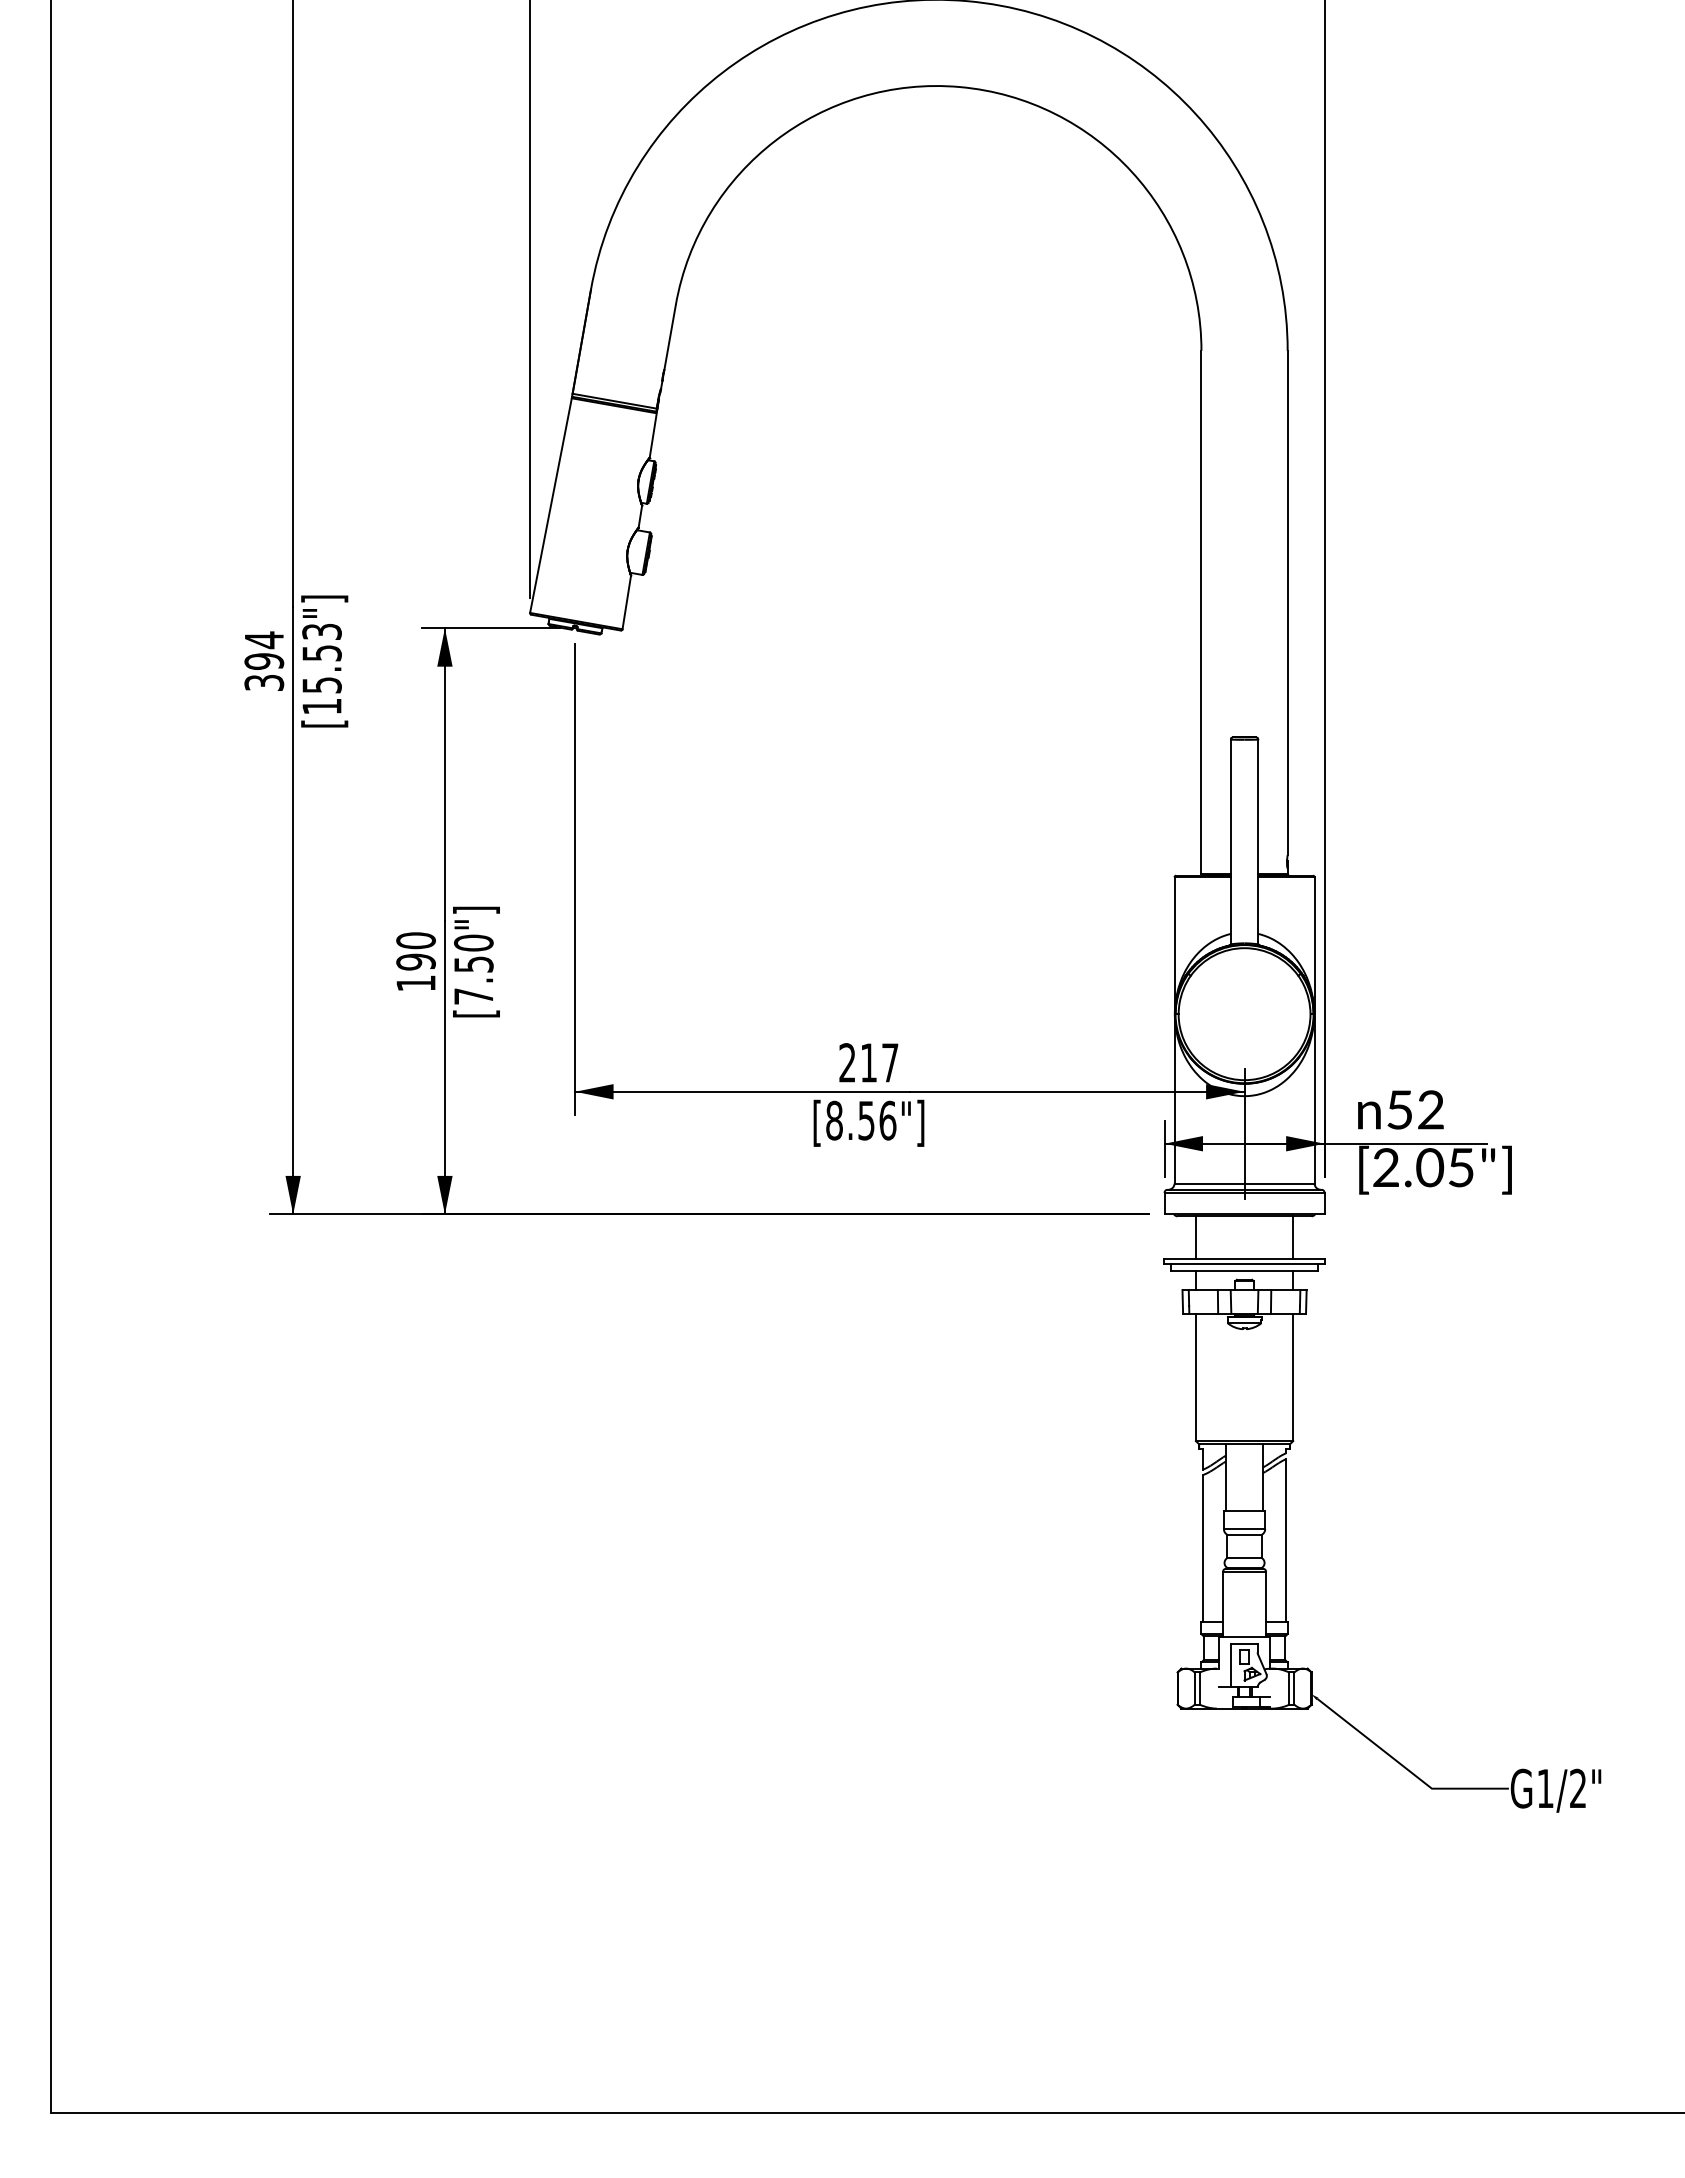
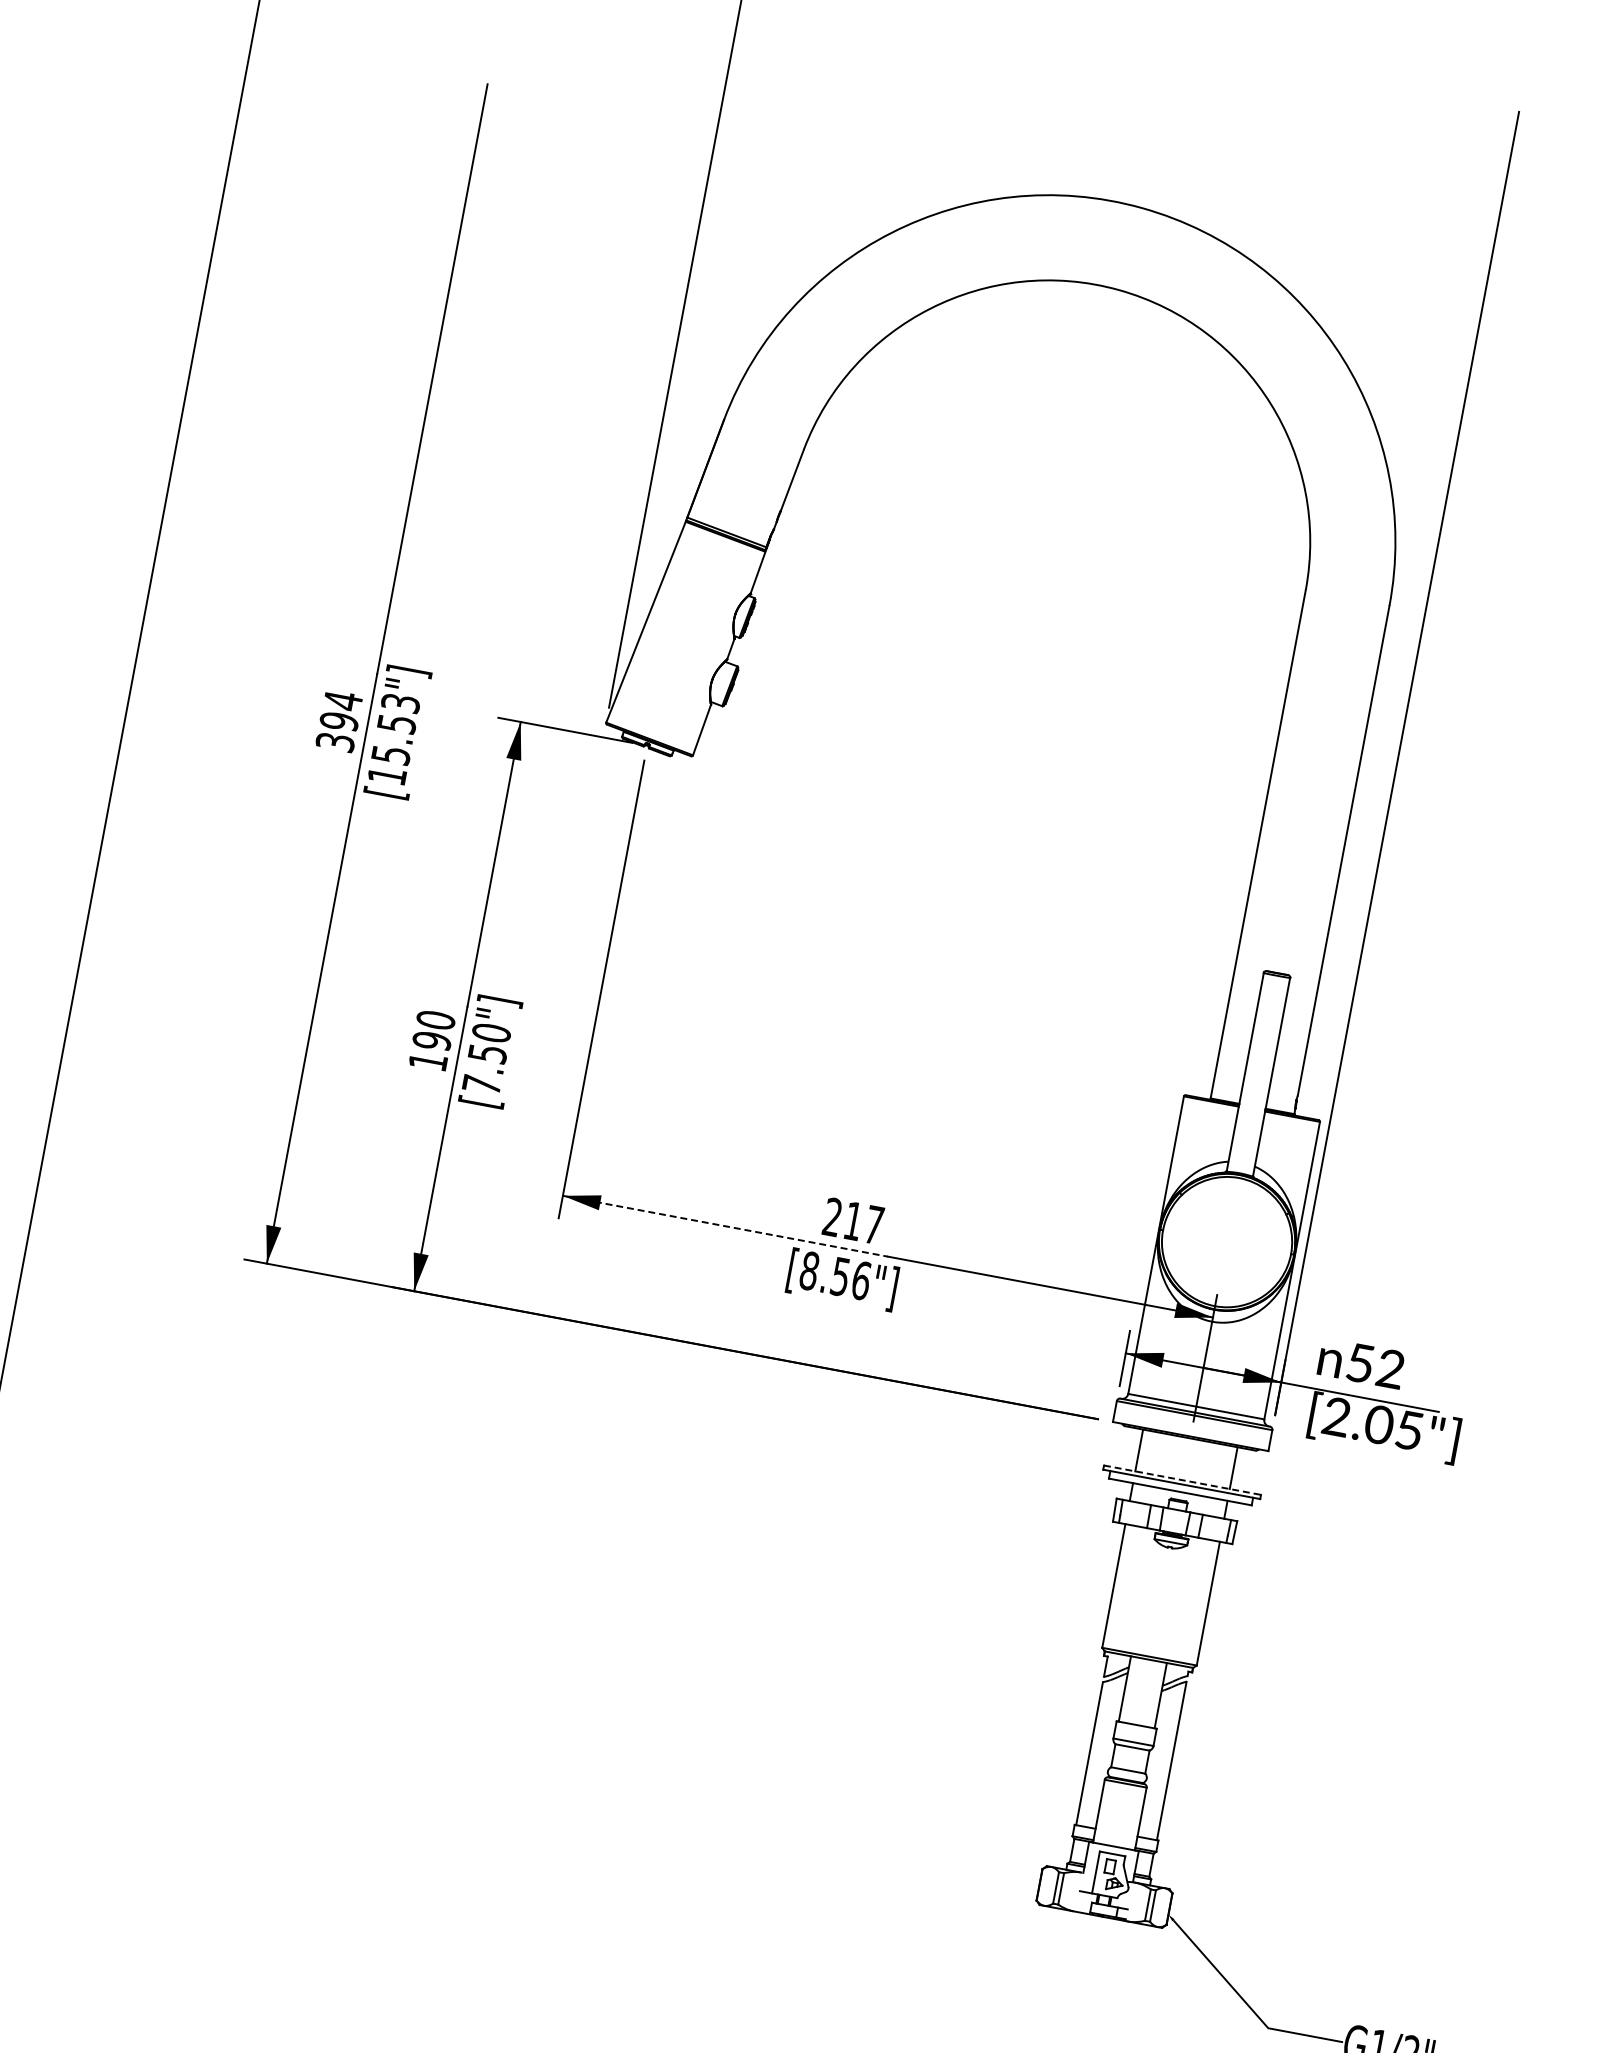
line: (742, 1091) -> (725, 1225), solid -> dashed
line: (1244, 1259) -> (1182, 1480), solid -> dashed

